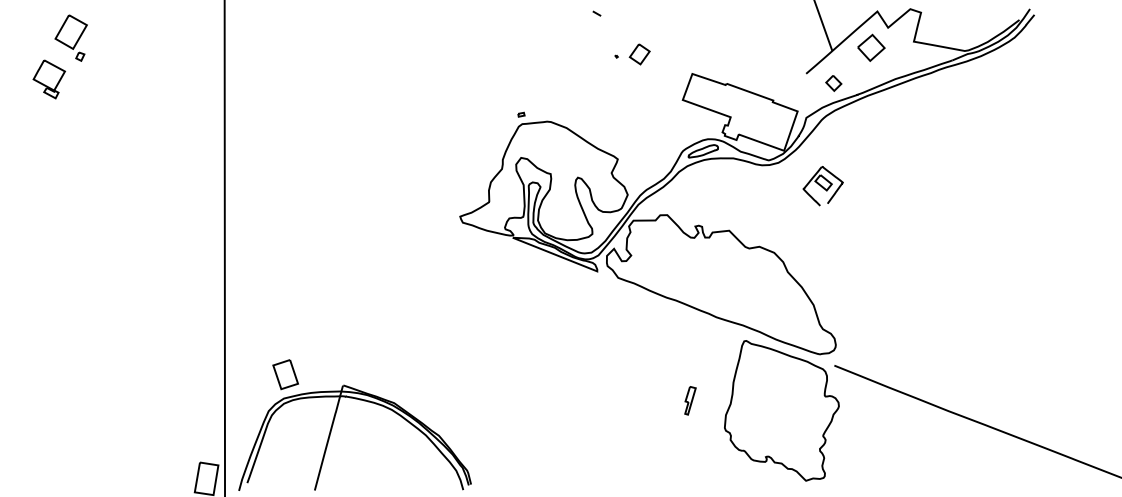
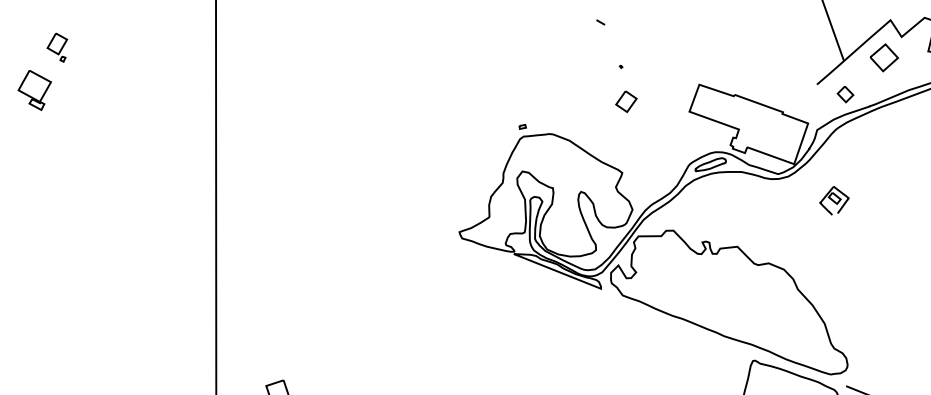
part: (70, 37) -> (56, 47), size x0.6
part: (639, 54) -> (626, 101), moved
part: (822, 186) -> (833, 201), size x0.7

